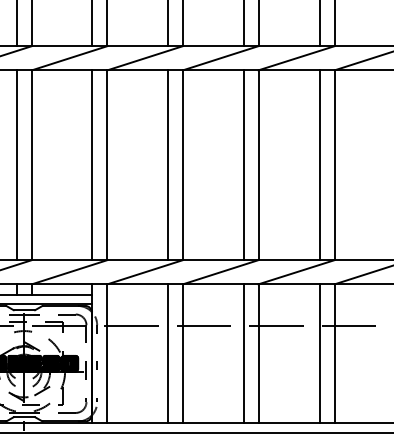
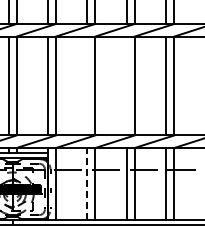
line: (168, 164) -> (87, 85), removed
line: (243, 164) -> (126, 85), removed
line: (168, 352) -> (87, 183), solid -> dashed

